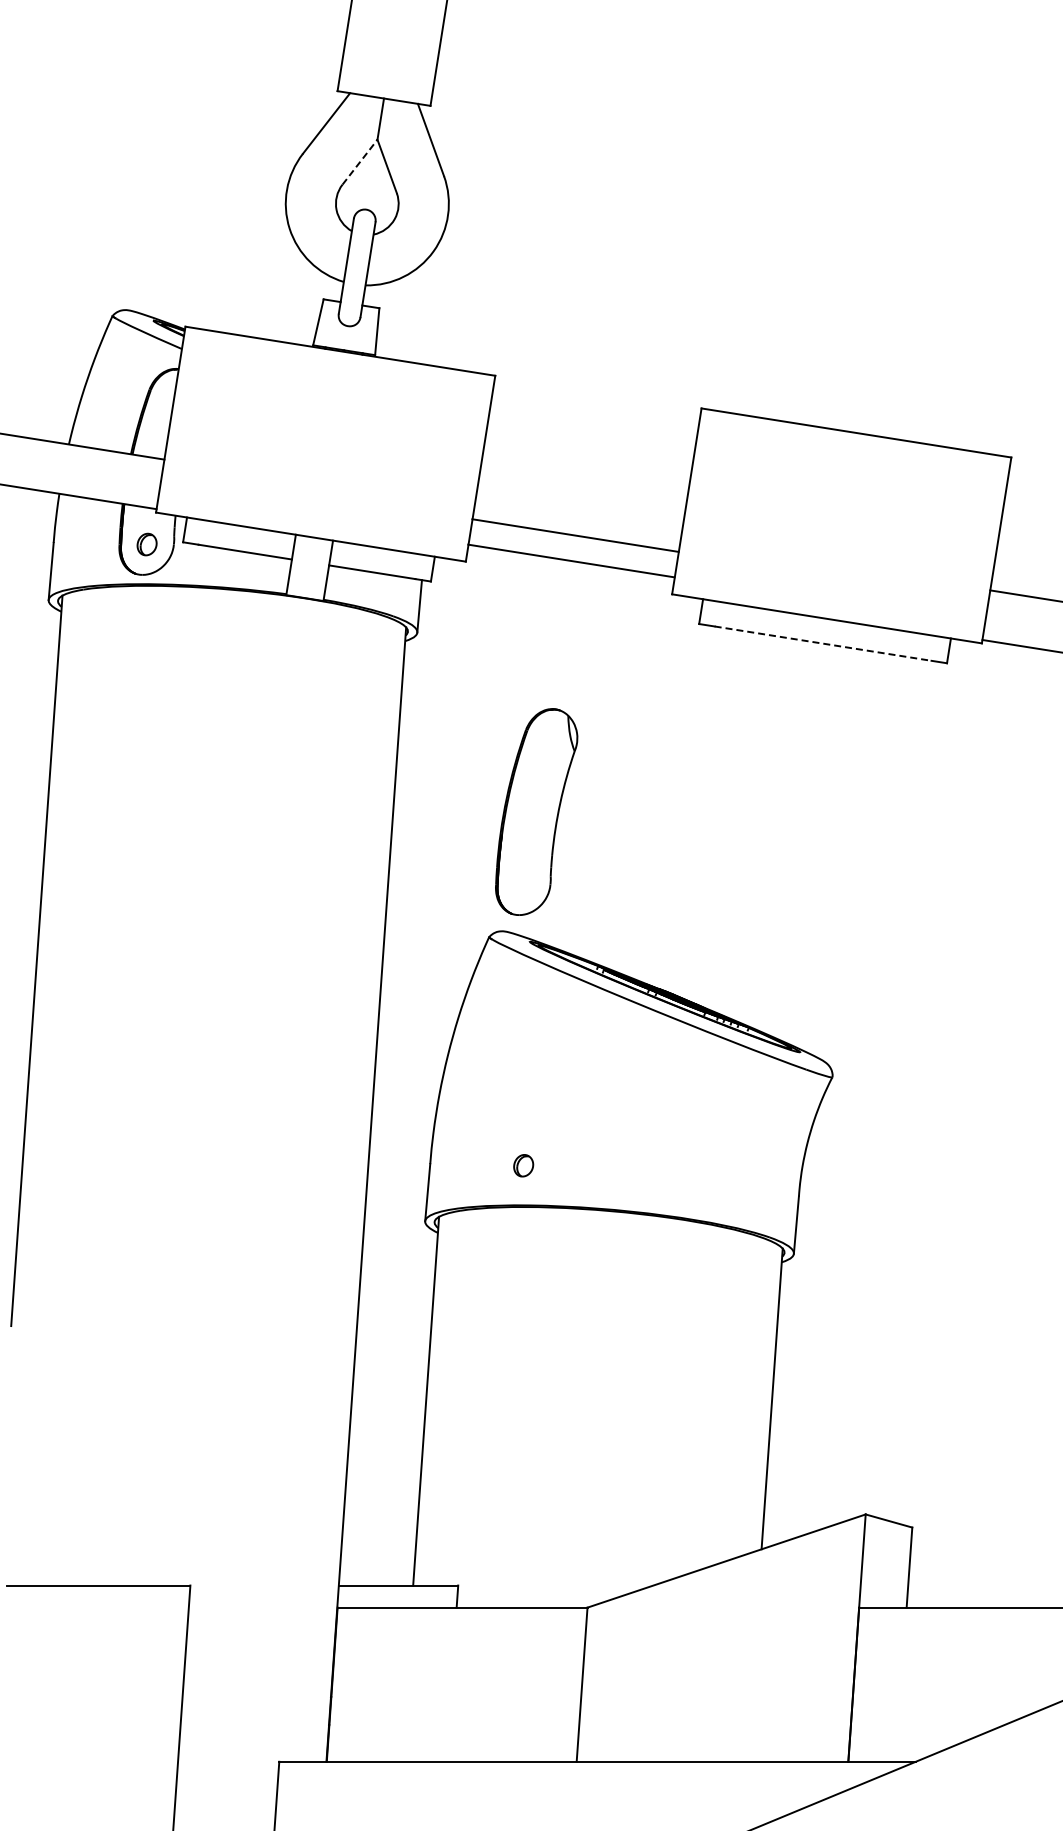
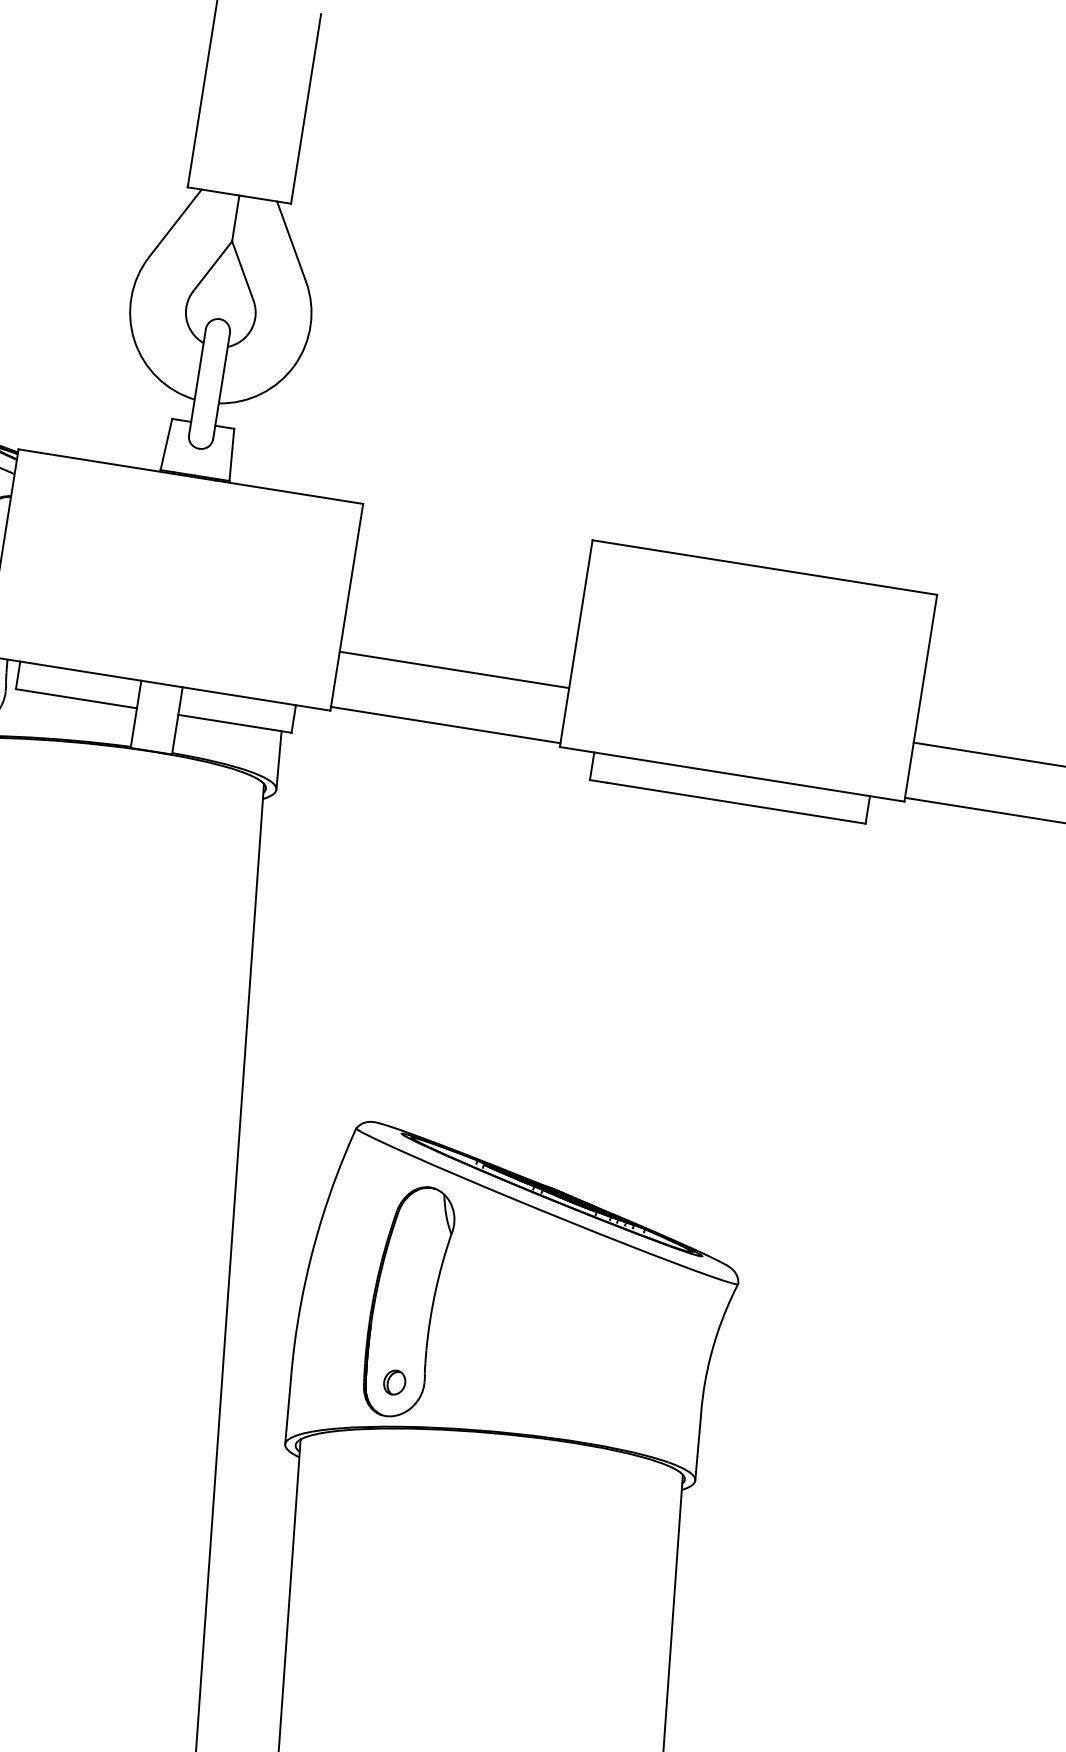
line: (360, 161) -> (213, 265), dashed -> solid
line: (575, 535) -> (445, 724), moved
line: (571, 560) -> (454, 669), moved
line: (823, 643) -> (728, 801), dashed -> solid
part: (536, 811) -> (408, 1301), moved

